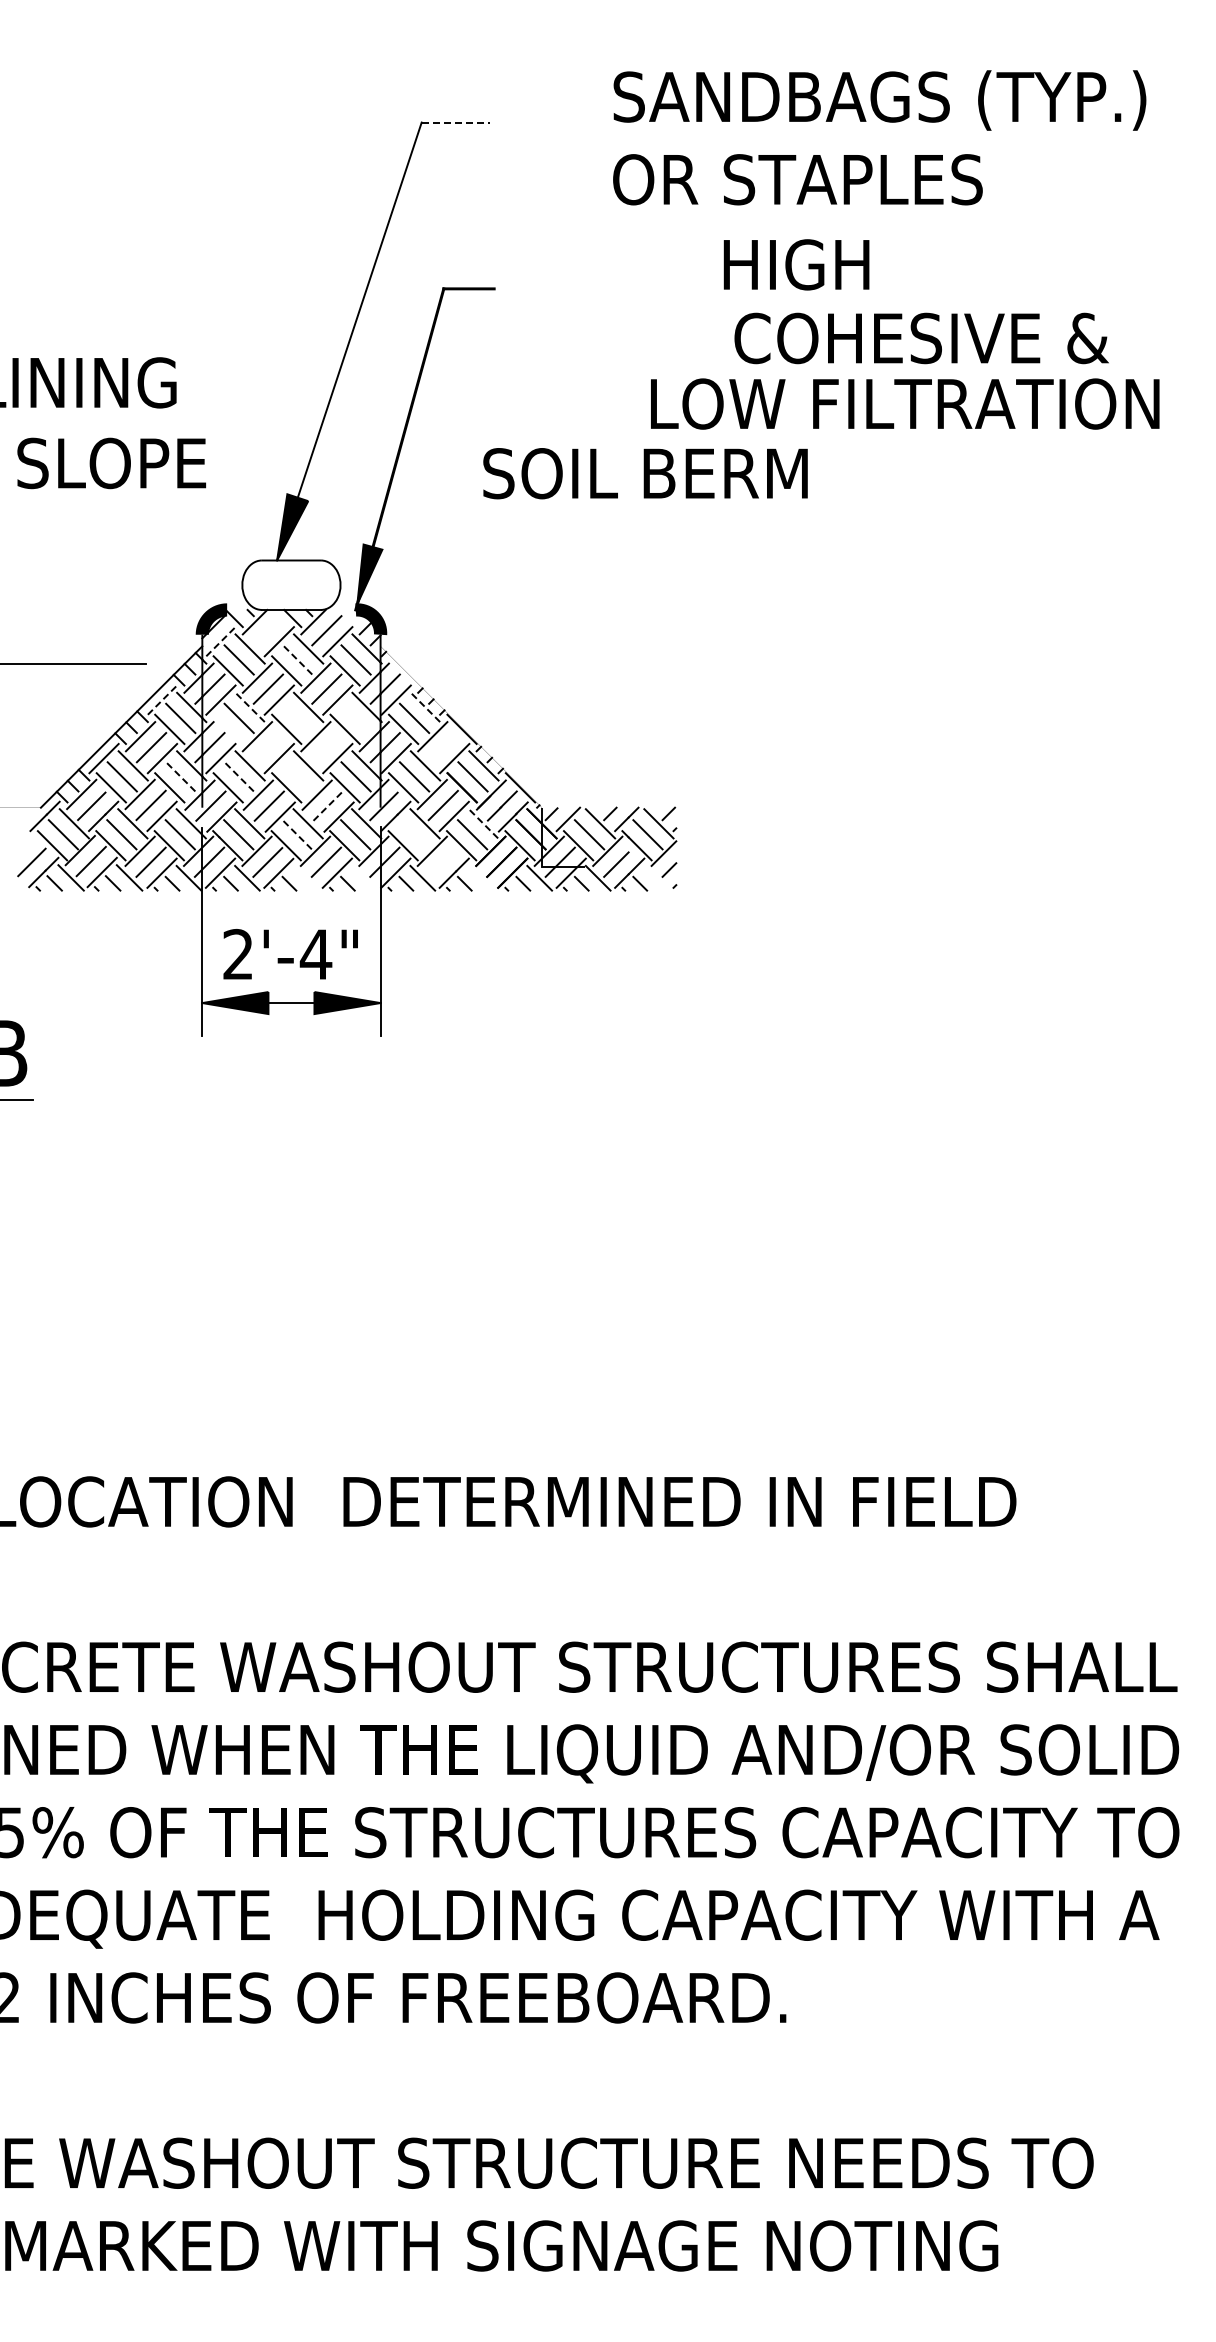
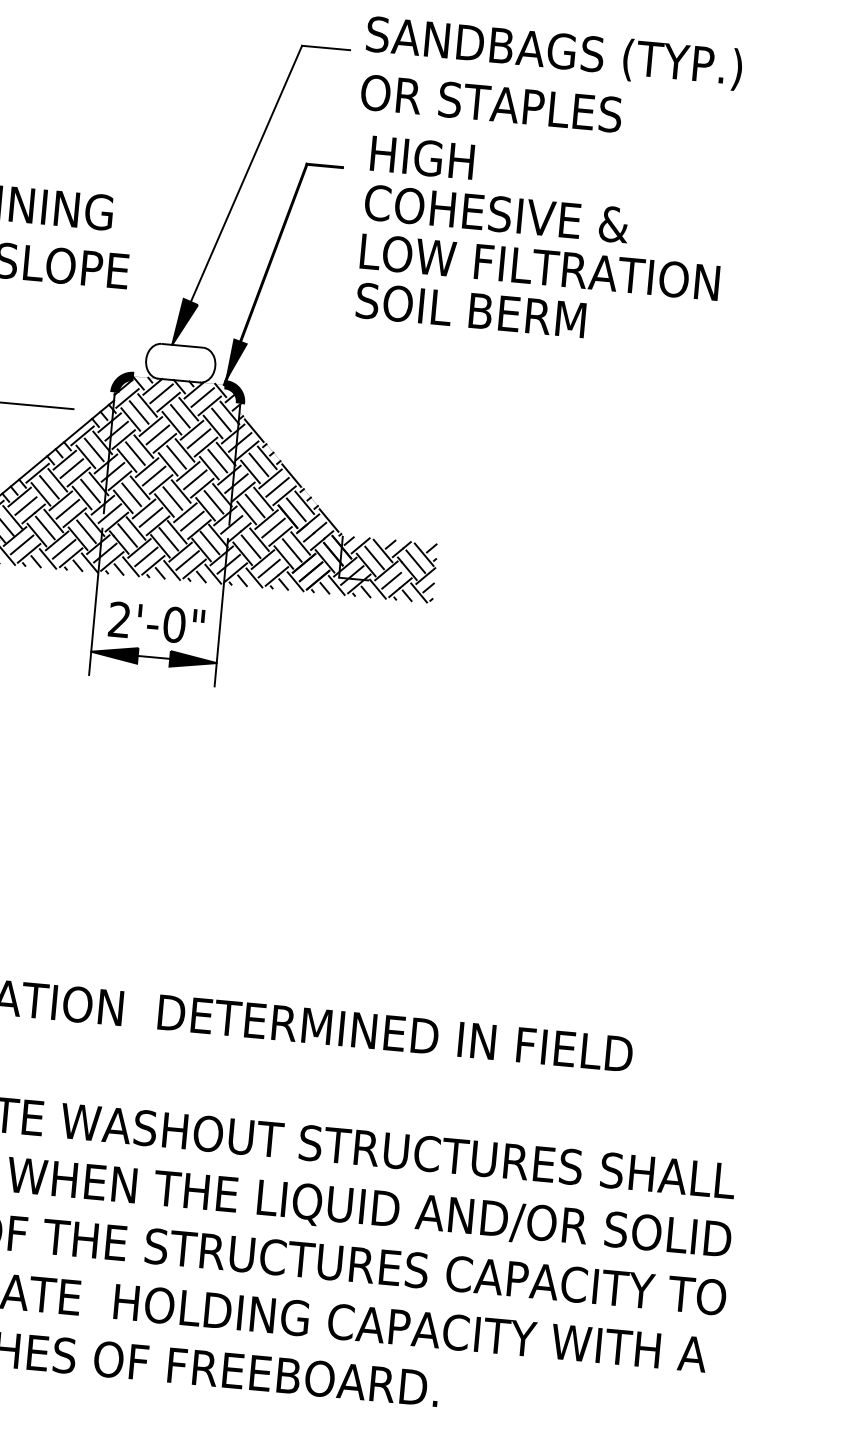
line: (456, 122) -> (326, 47), dashed -> solid
text: (879, 137) -> (551, 79), moved
text: (796, 264) -> (422, 157), moved
text: (921, 338) -> (496, 213), moved
text: (905, 403) -> (540, 266), moved
text: (645, 473) -> (470, 310), moved
line: (350, 618) -> (220, 390), added
line: (268, 630) -> (161, 393), added
line: (220, 641) -> (127, 398), dashed -> solid
line: (297, 659) -> (180, 415), dashed -> solid
line: (403, 670) -> (254, 430), added
line: (162, 700) -> (82, 436), dashed -> solid
line: (250, 707) -> (144, 446), dashed -> solid
line: (425, 707) -> (267, 457), dashed -> solid
line: (297, 718) -> (176, 457), added
line: (355, 718) -> (217, 461), added
line: (227, 728) -> (126, 460), added
line: (268, 747) -> (154, 476), added
line: (326, 747) -> (195, 479), added
line: (443, 747) -> (277, 487), added
line: (180, 776) -> (90, 490), dashed -> solid
line: (239, 776) -> (131, 494), dashed -> solid
line: (297, 776) -> (172, 498), added
line: (328, 806) -> (192, 521), dashed -> solid
line: (483, 823) -> (300, 543), dashed -> solid
line: (297, 834) -> (169, 539), dashed -> solid
line: (413, 834) -> (250, 546), added
line: (442, 862) -> (269, 568), added
line: (305, 877) -> (171, 569), added
line: (364, 877) -> (213, 573), added
line: (480, 877) -> (295, 581), added
line: (656, 877) -> (419, 592), added
text: (315, 954) -> (174, 624), 2'-4" -> 2'-0"

